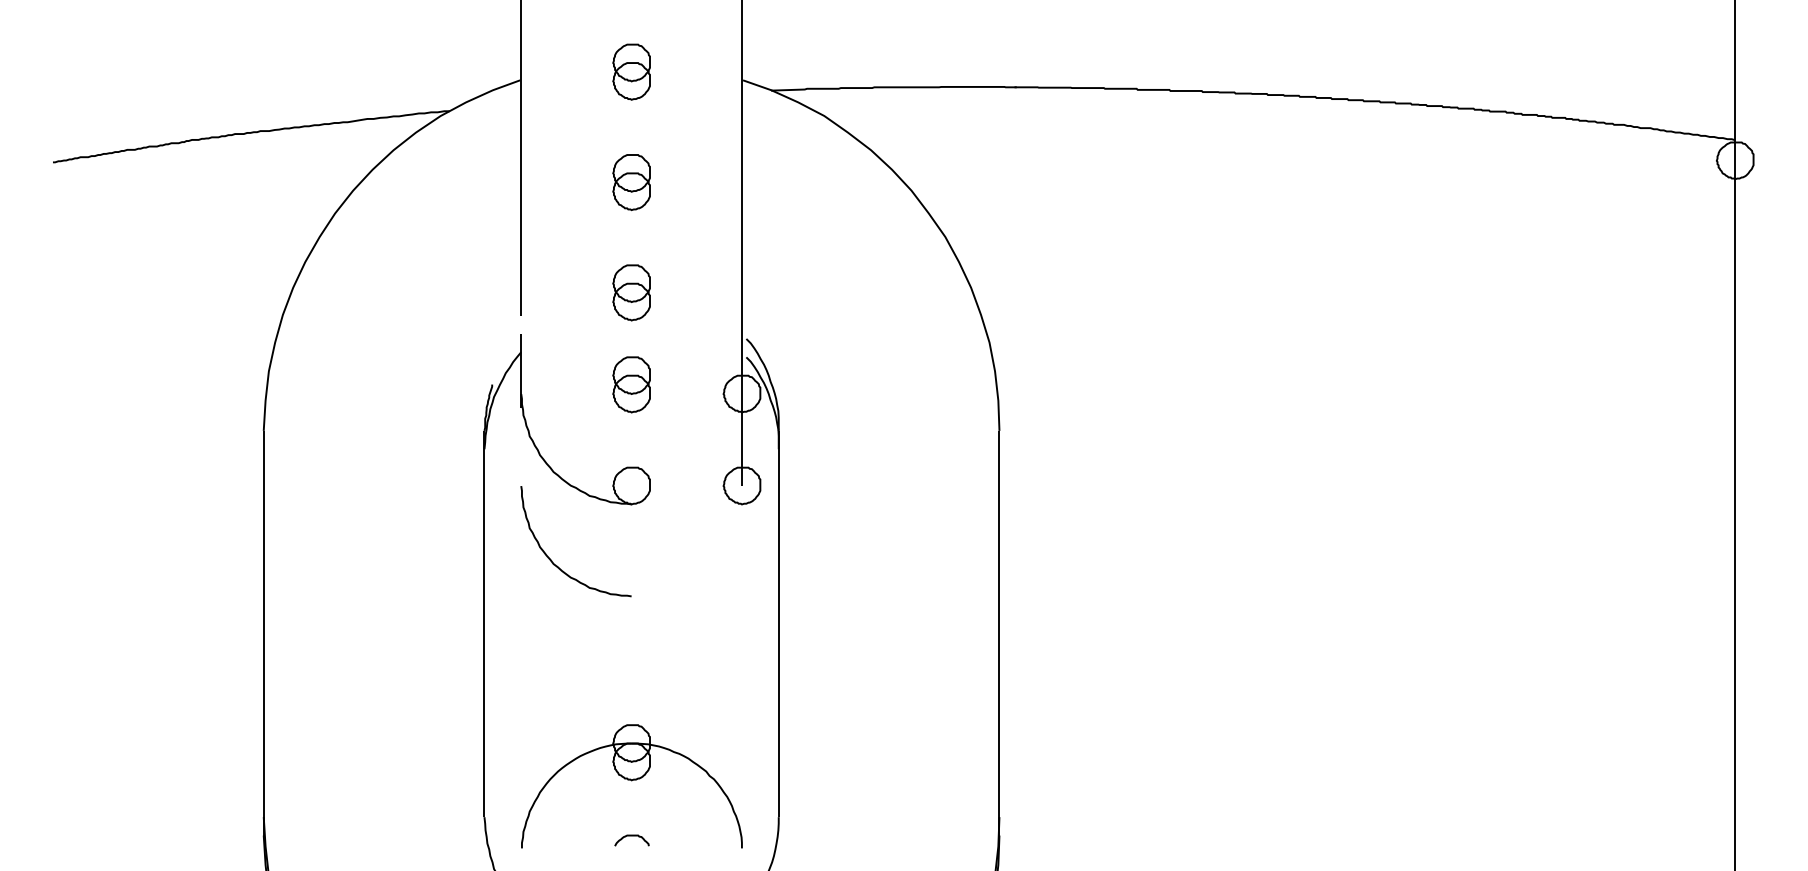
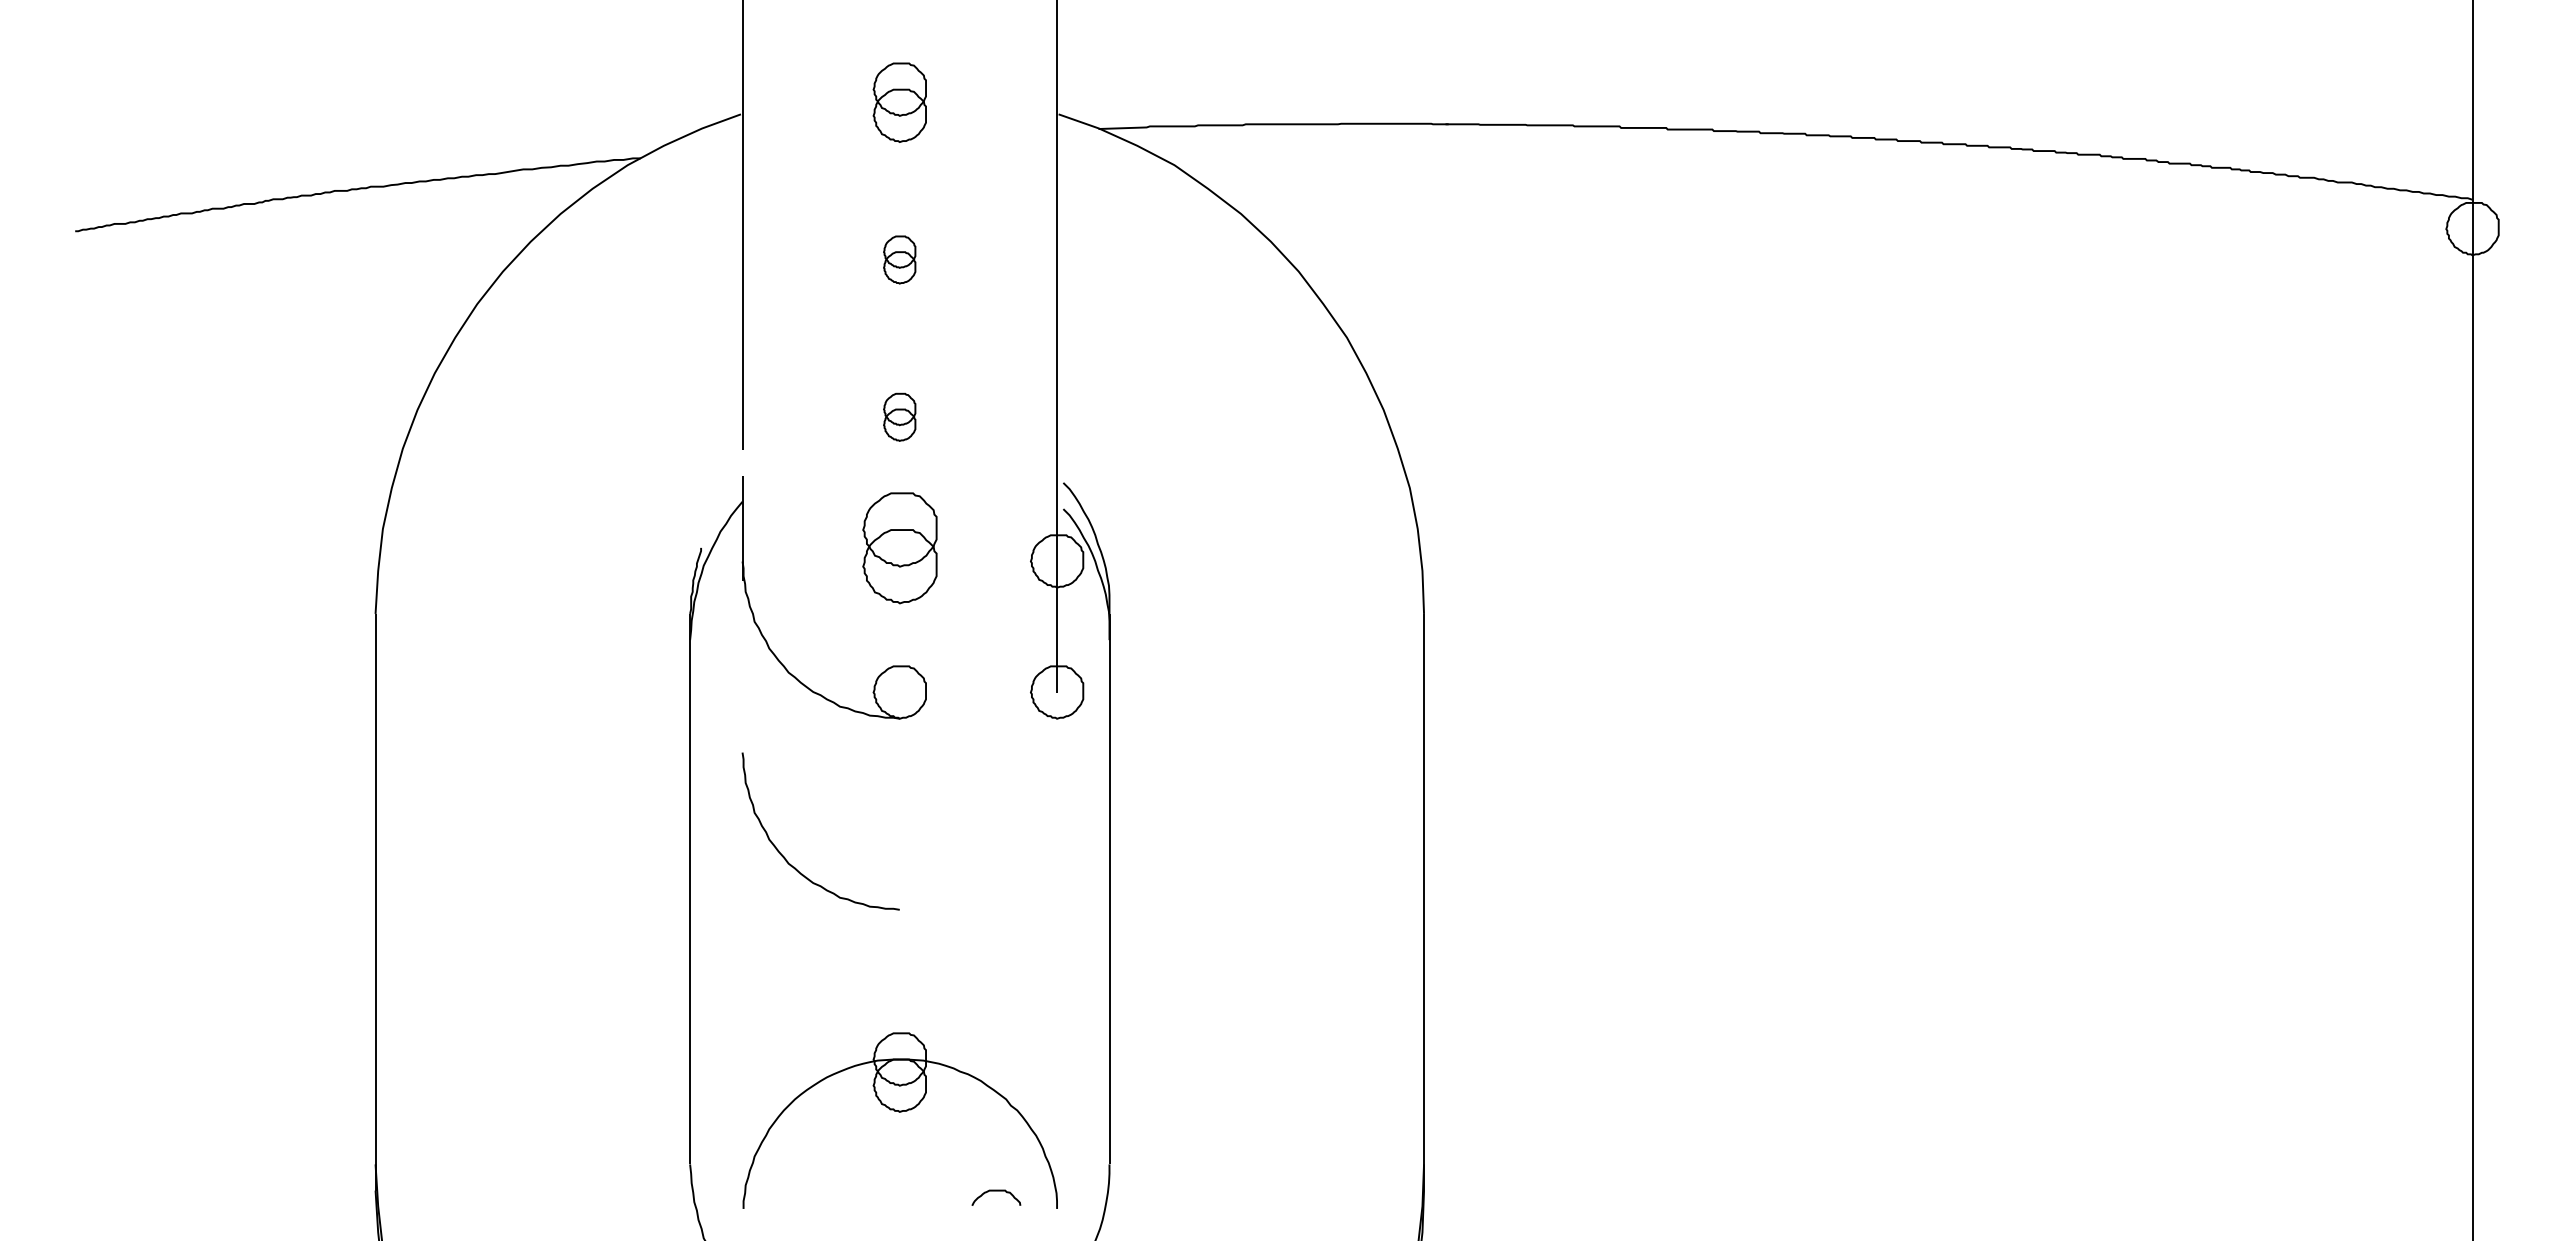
part: (631, 182) -> (899, 259), size x0.6
part: (631, 293) -> (899, 417), size x0.6
part: (631, 384) -> (899, 548), size x1.4
curve: (551, 559) -> (785, 857), moved
curve: (632, 836) -> (996, 1191), moved

